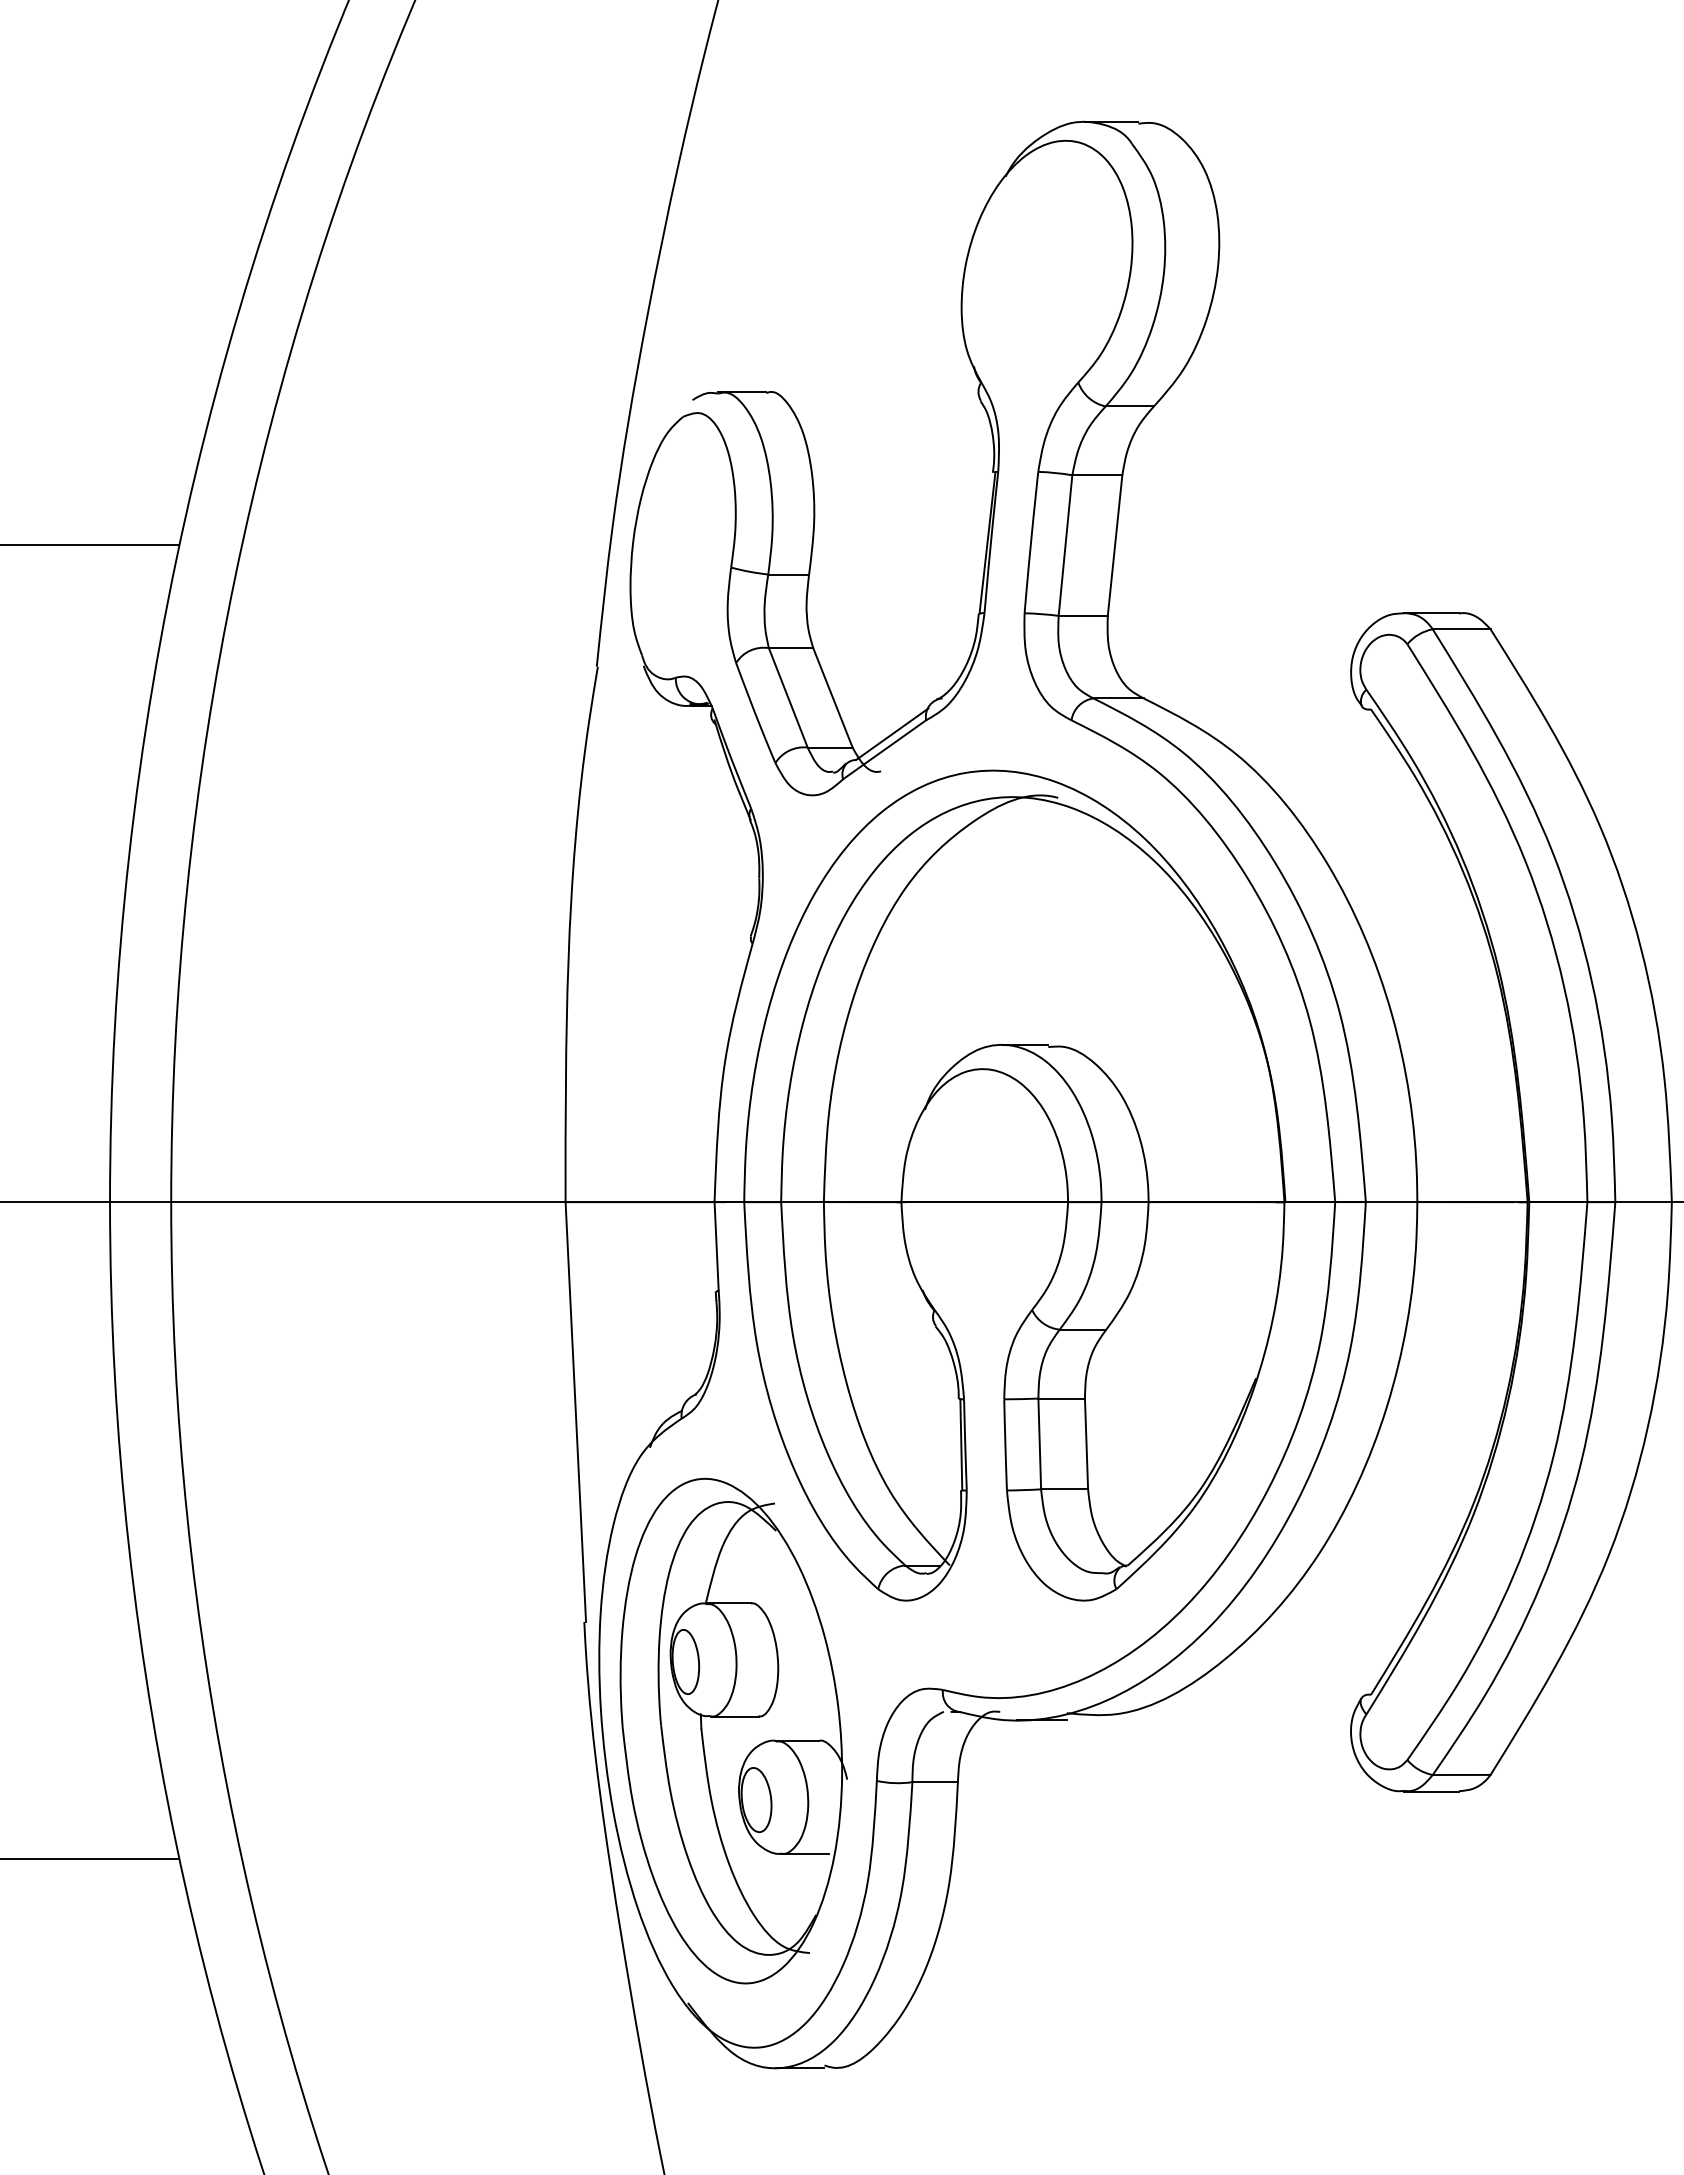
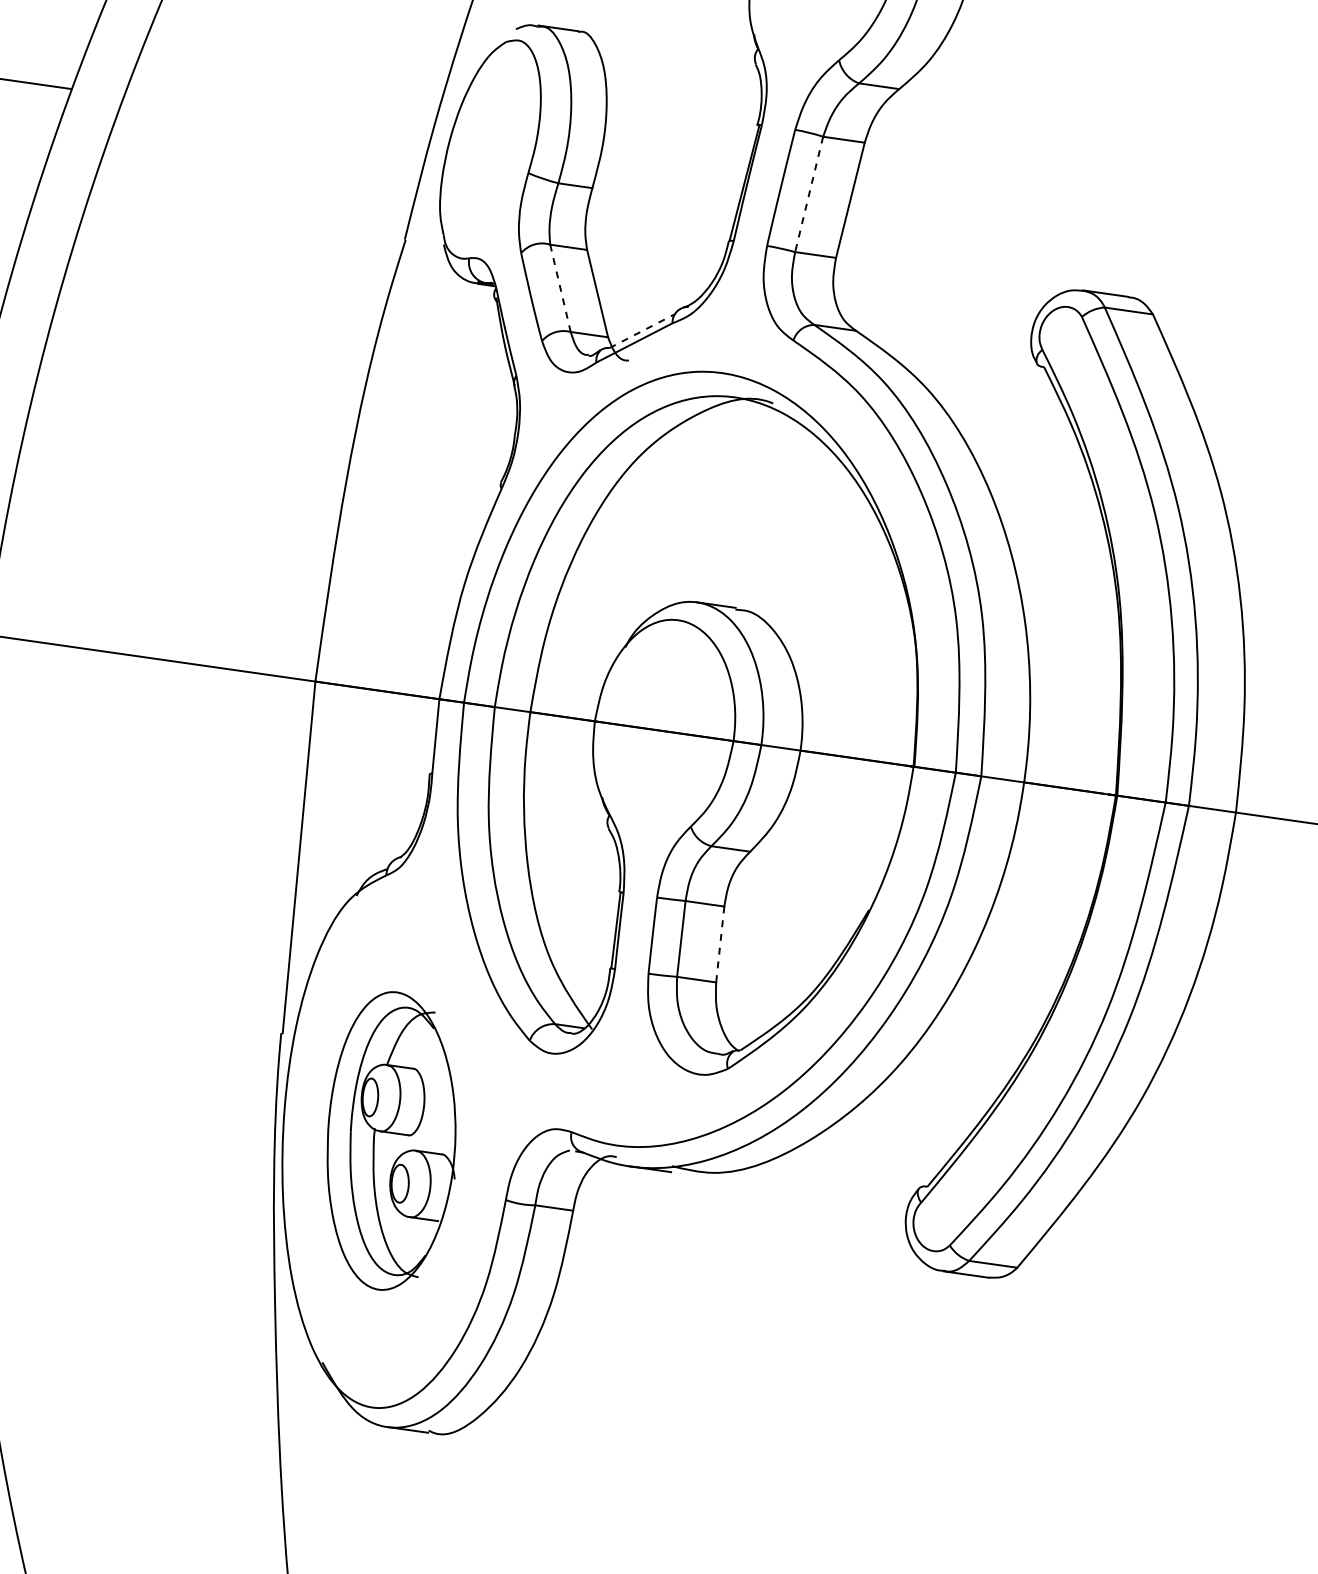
line: (1065, 545) -> (809, 194), solid -> dashed
line: (788, 698) -> (560, 288), solid -> dashed
line: (892, 733) -> (642, 330), solid -> dashed
line: (1086, 1444) -> (720, 944), solid -> dashed
part: (733, 1731) -> (392, 1141), size x0.7

